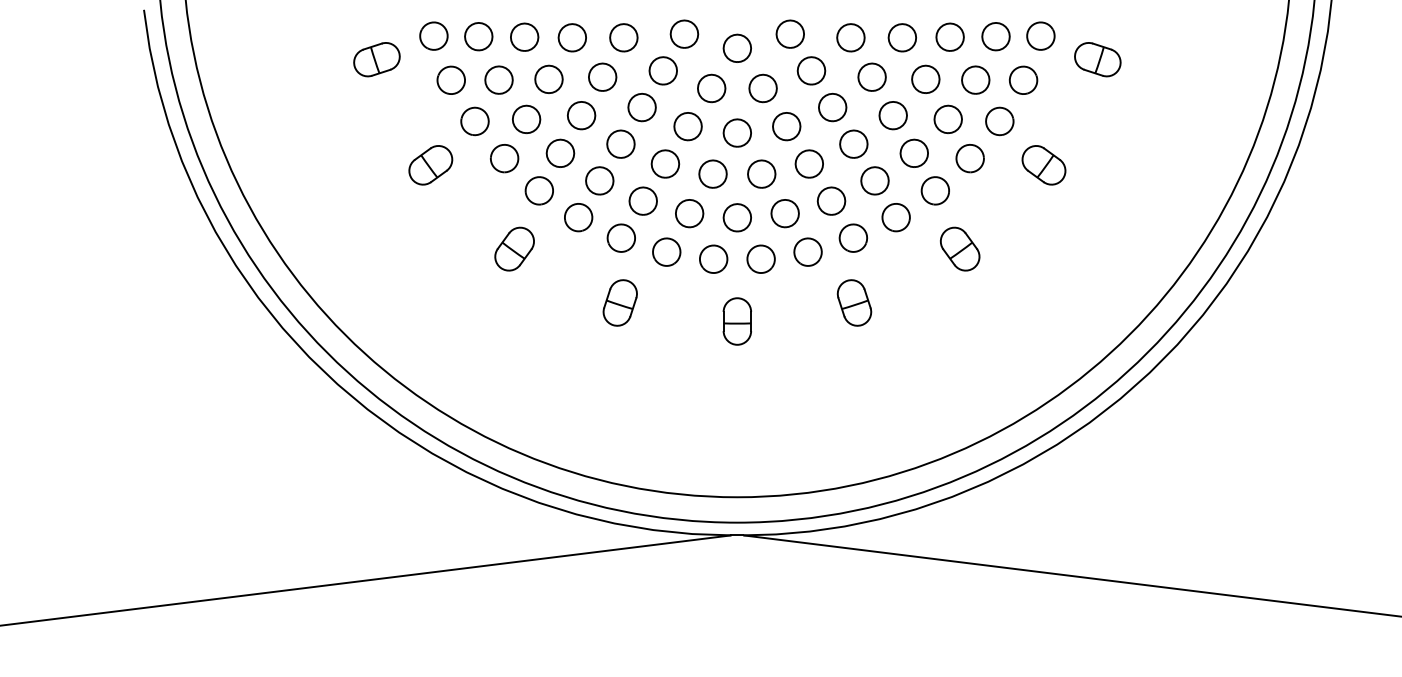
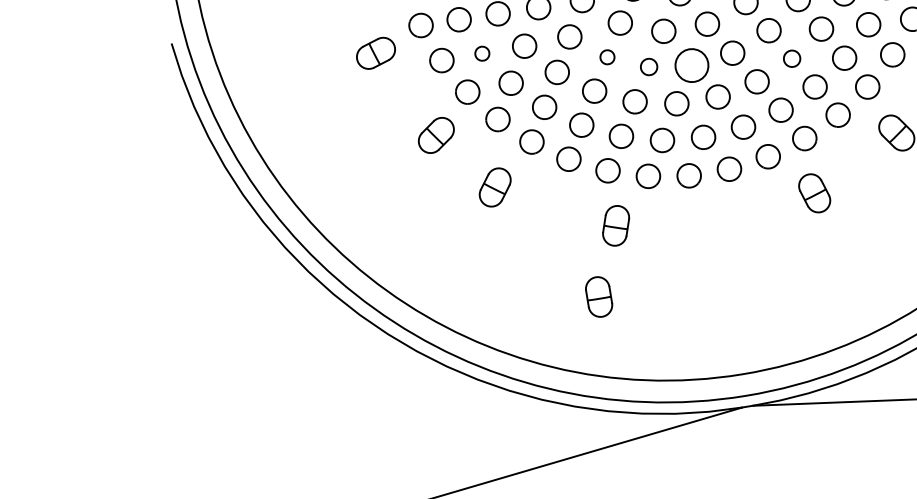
part: (498, 79) -> (481, 53), size x0.6
part: (641, 107) -> (606, 57), size x0.6
part: (687, 126) -> (648, 66), size x0.7
part: (736, 132) -> (690, 65), size x1.4
part: (853, 143) -> (791, 58), size x0.7
part: (514, 248) -> (495, 186), moved
part: (736, 321) -> (598, 297), moved

